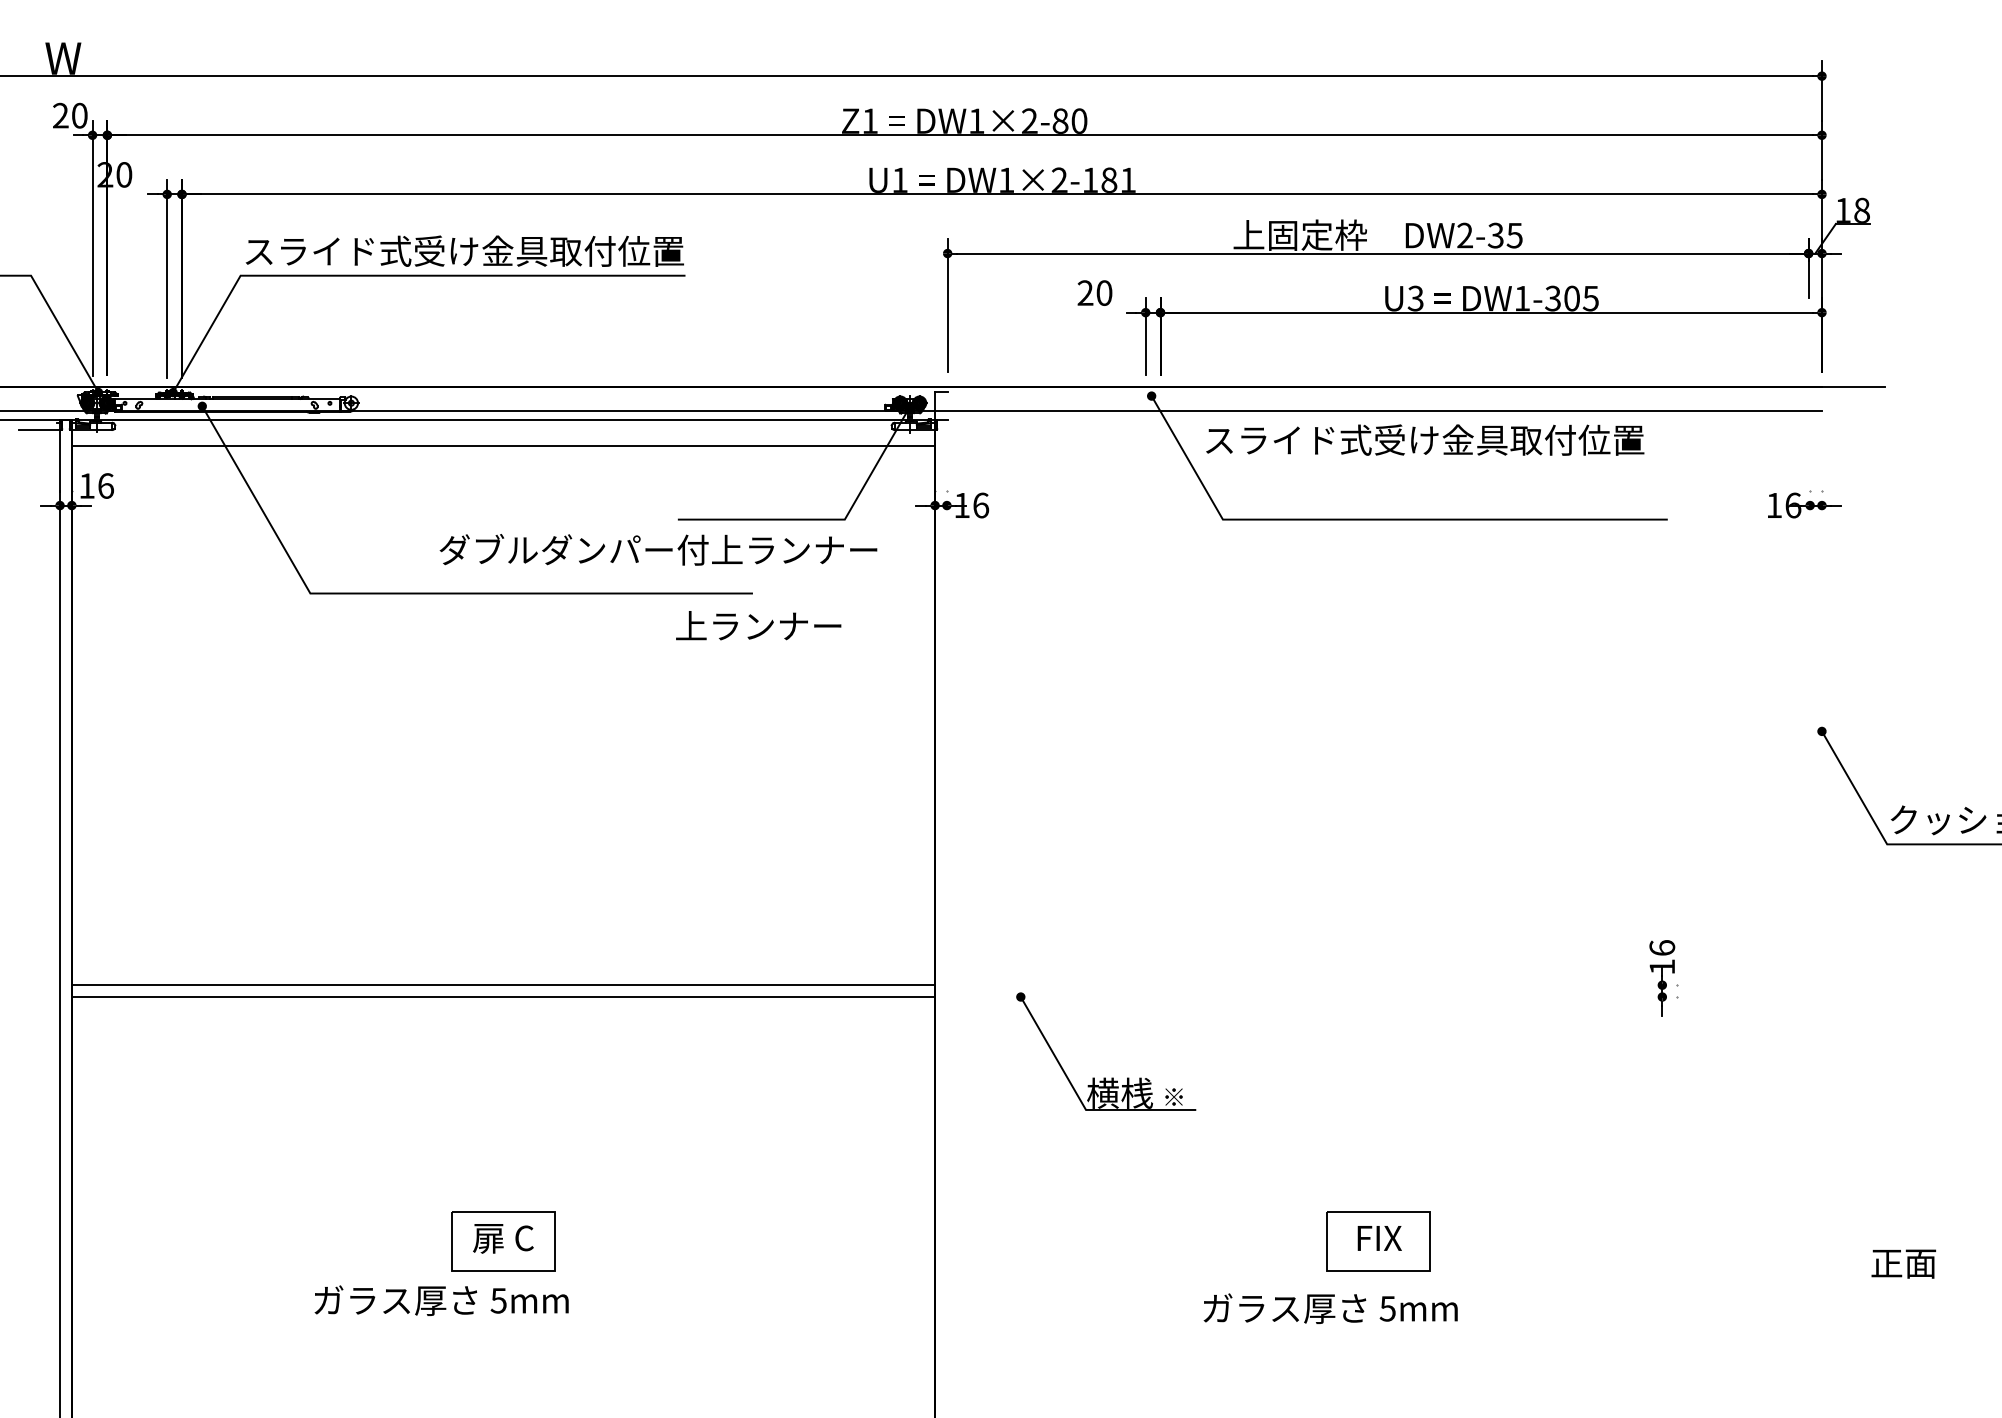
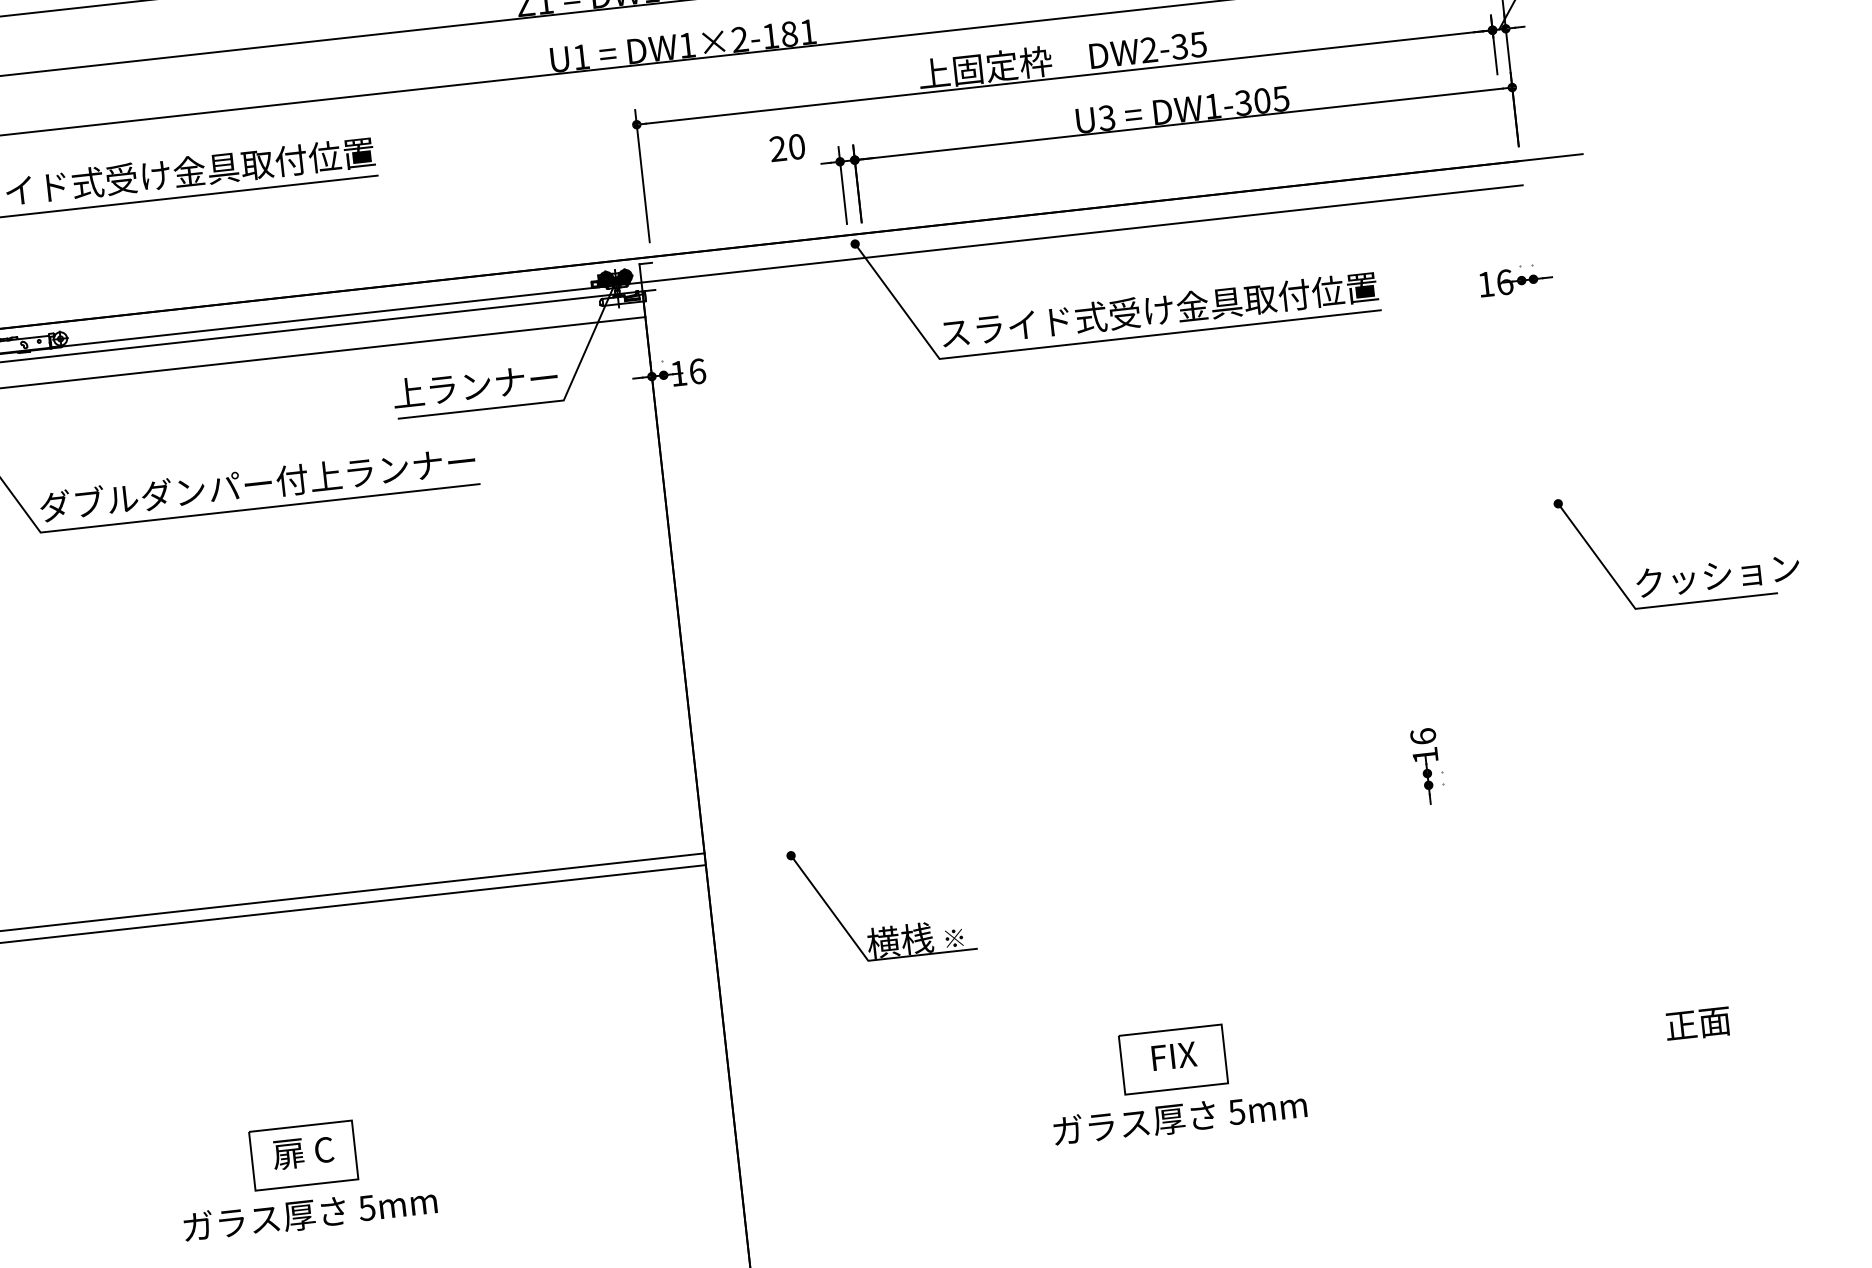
text: (1425, 439) -> (1160, 309), moved
text: (658, 549) -> (257, 483), moved
text: (758, 625) -> (475, 384), moved
text: (441, 1300) -> (310, 1214), moved
text: (1330, 1308) -> (1179, 1118), moved

